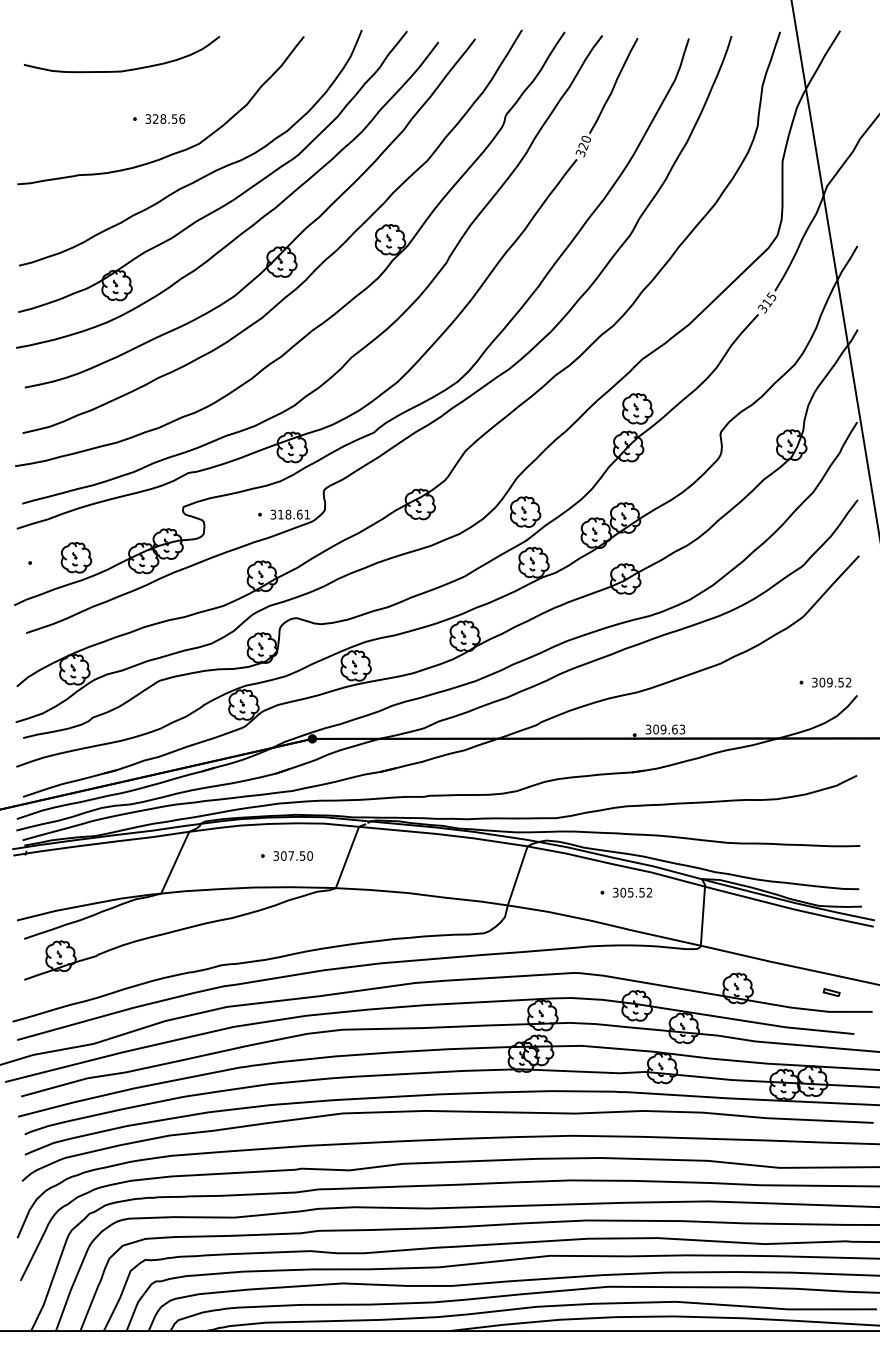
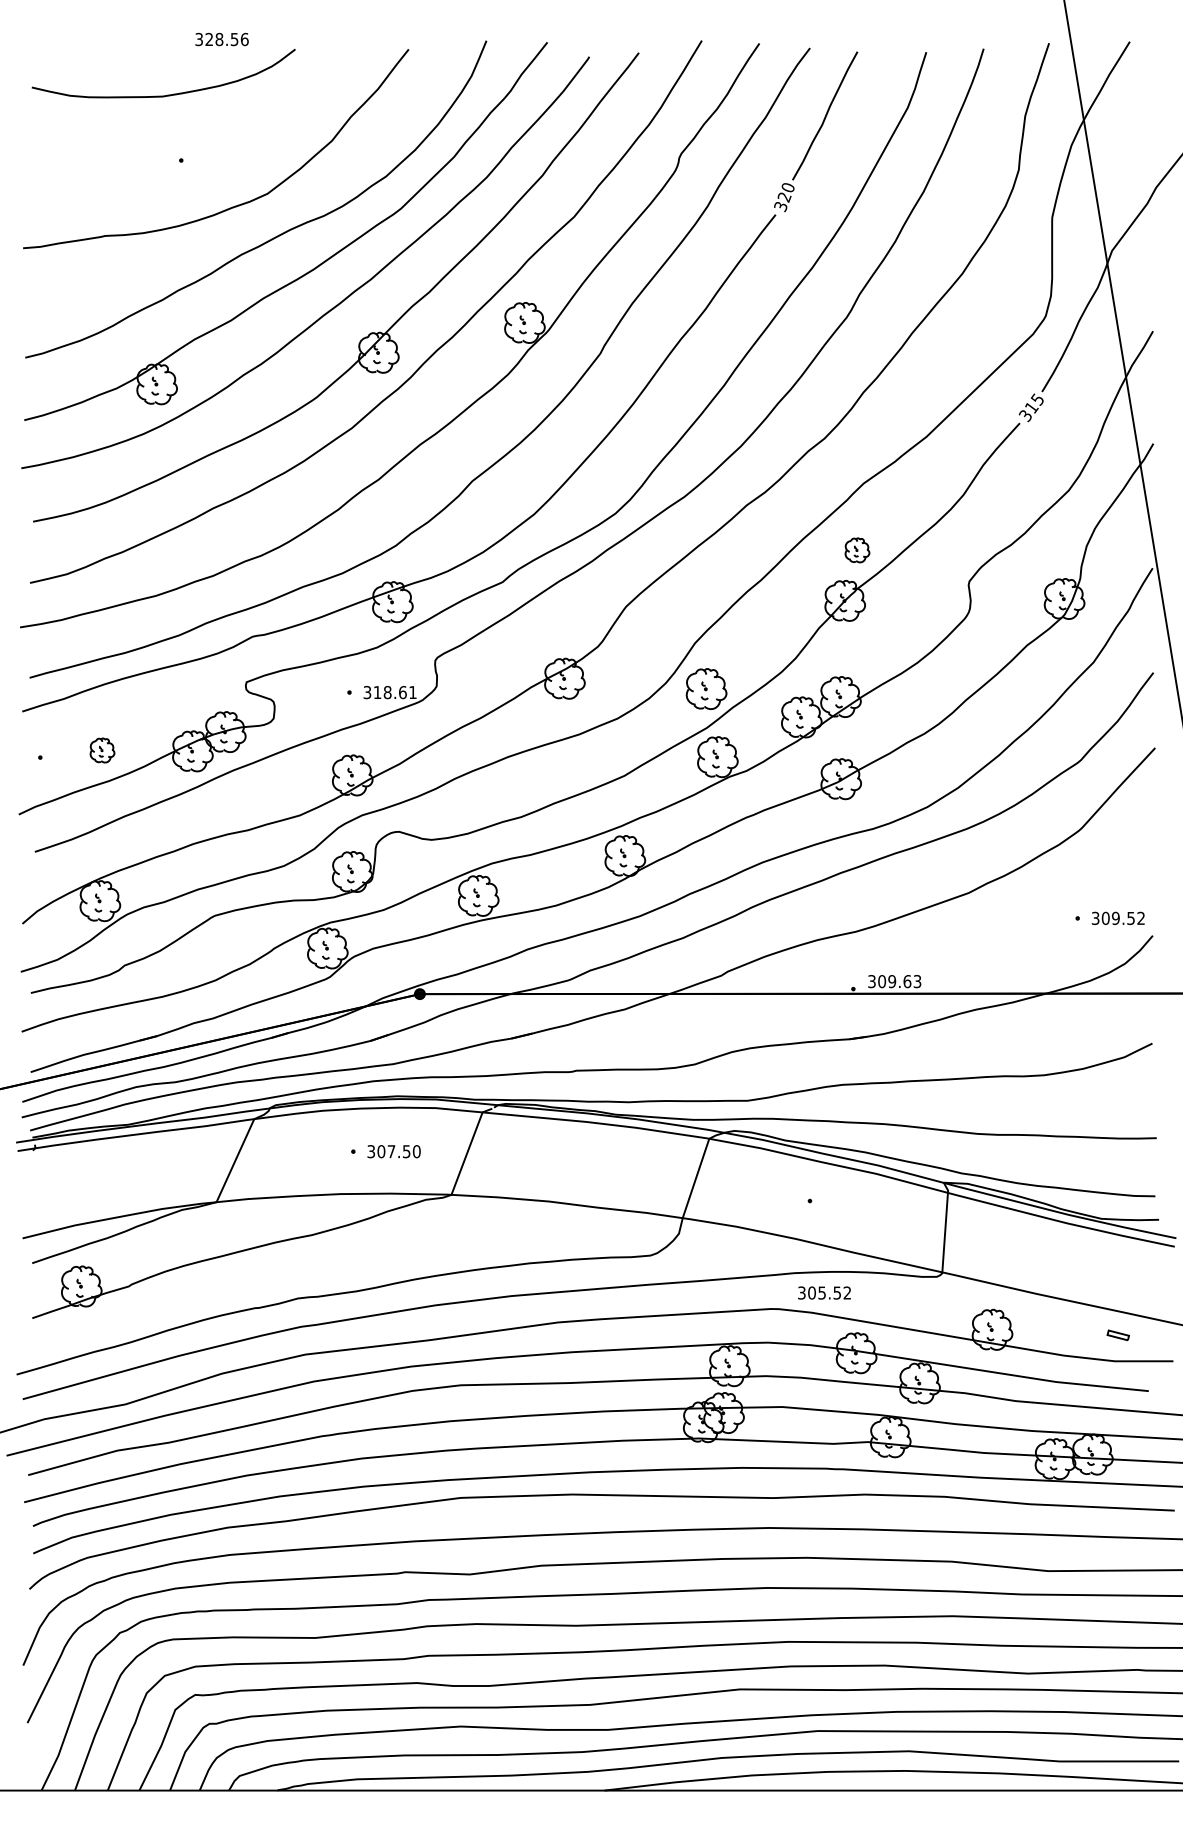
text: (164, 119) -> (221, 39), moved
part: (637, 409) -> (857, 550), size x0.6
part: (76, 557) -> (102, 750), size x0.6
text: (632, 892) -> (824, 1292), moved

